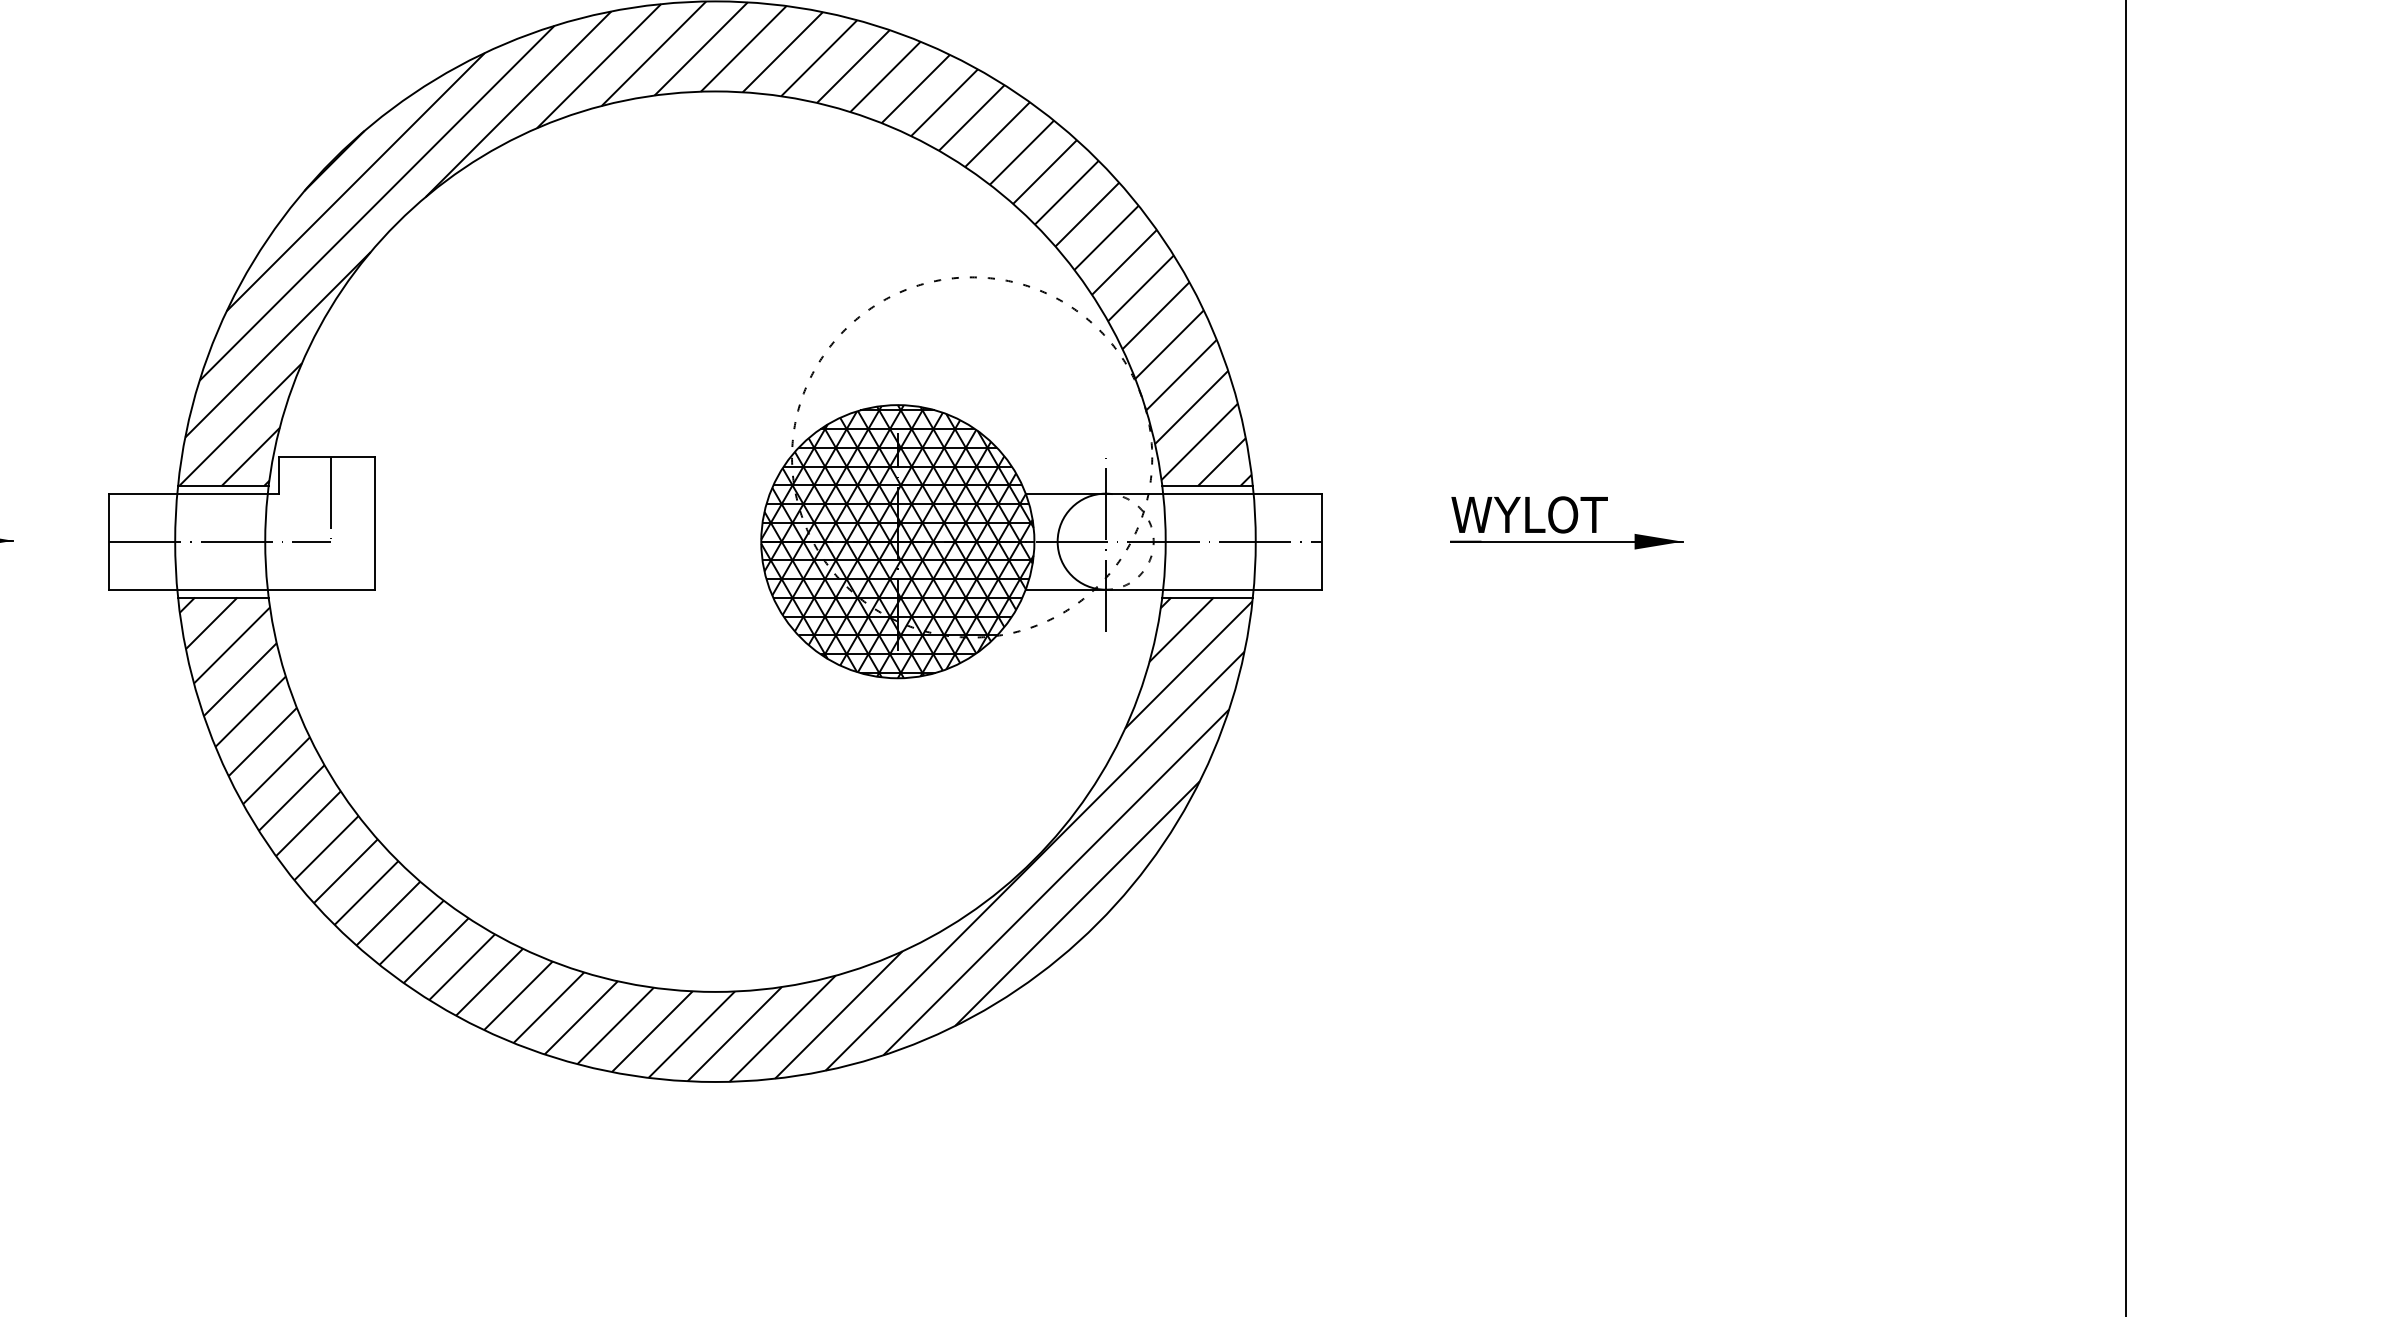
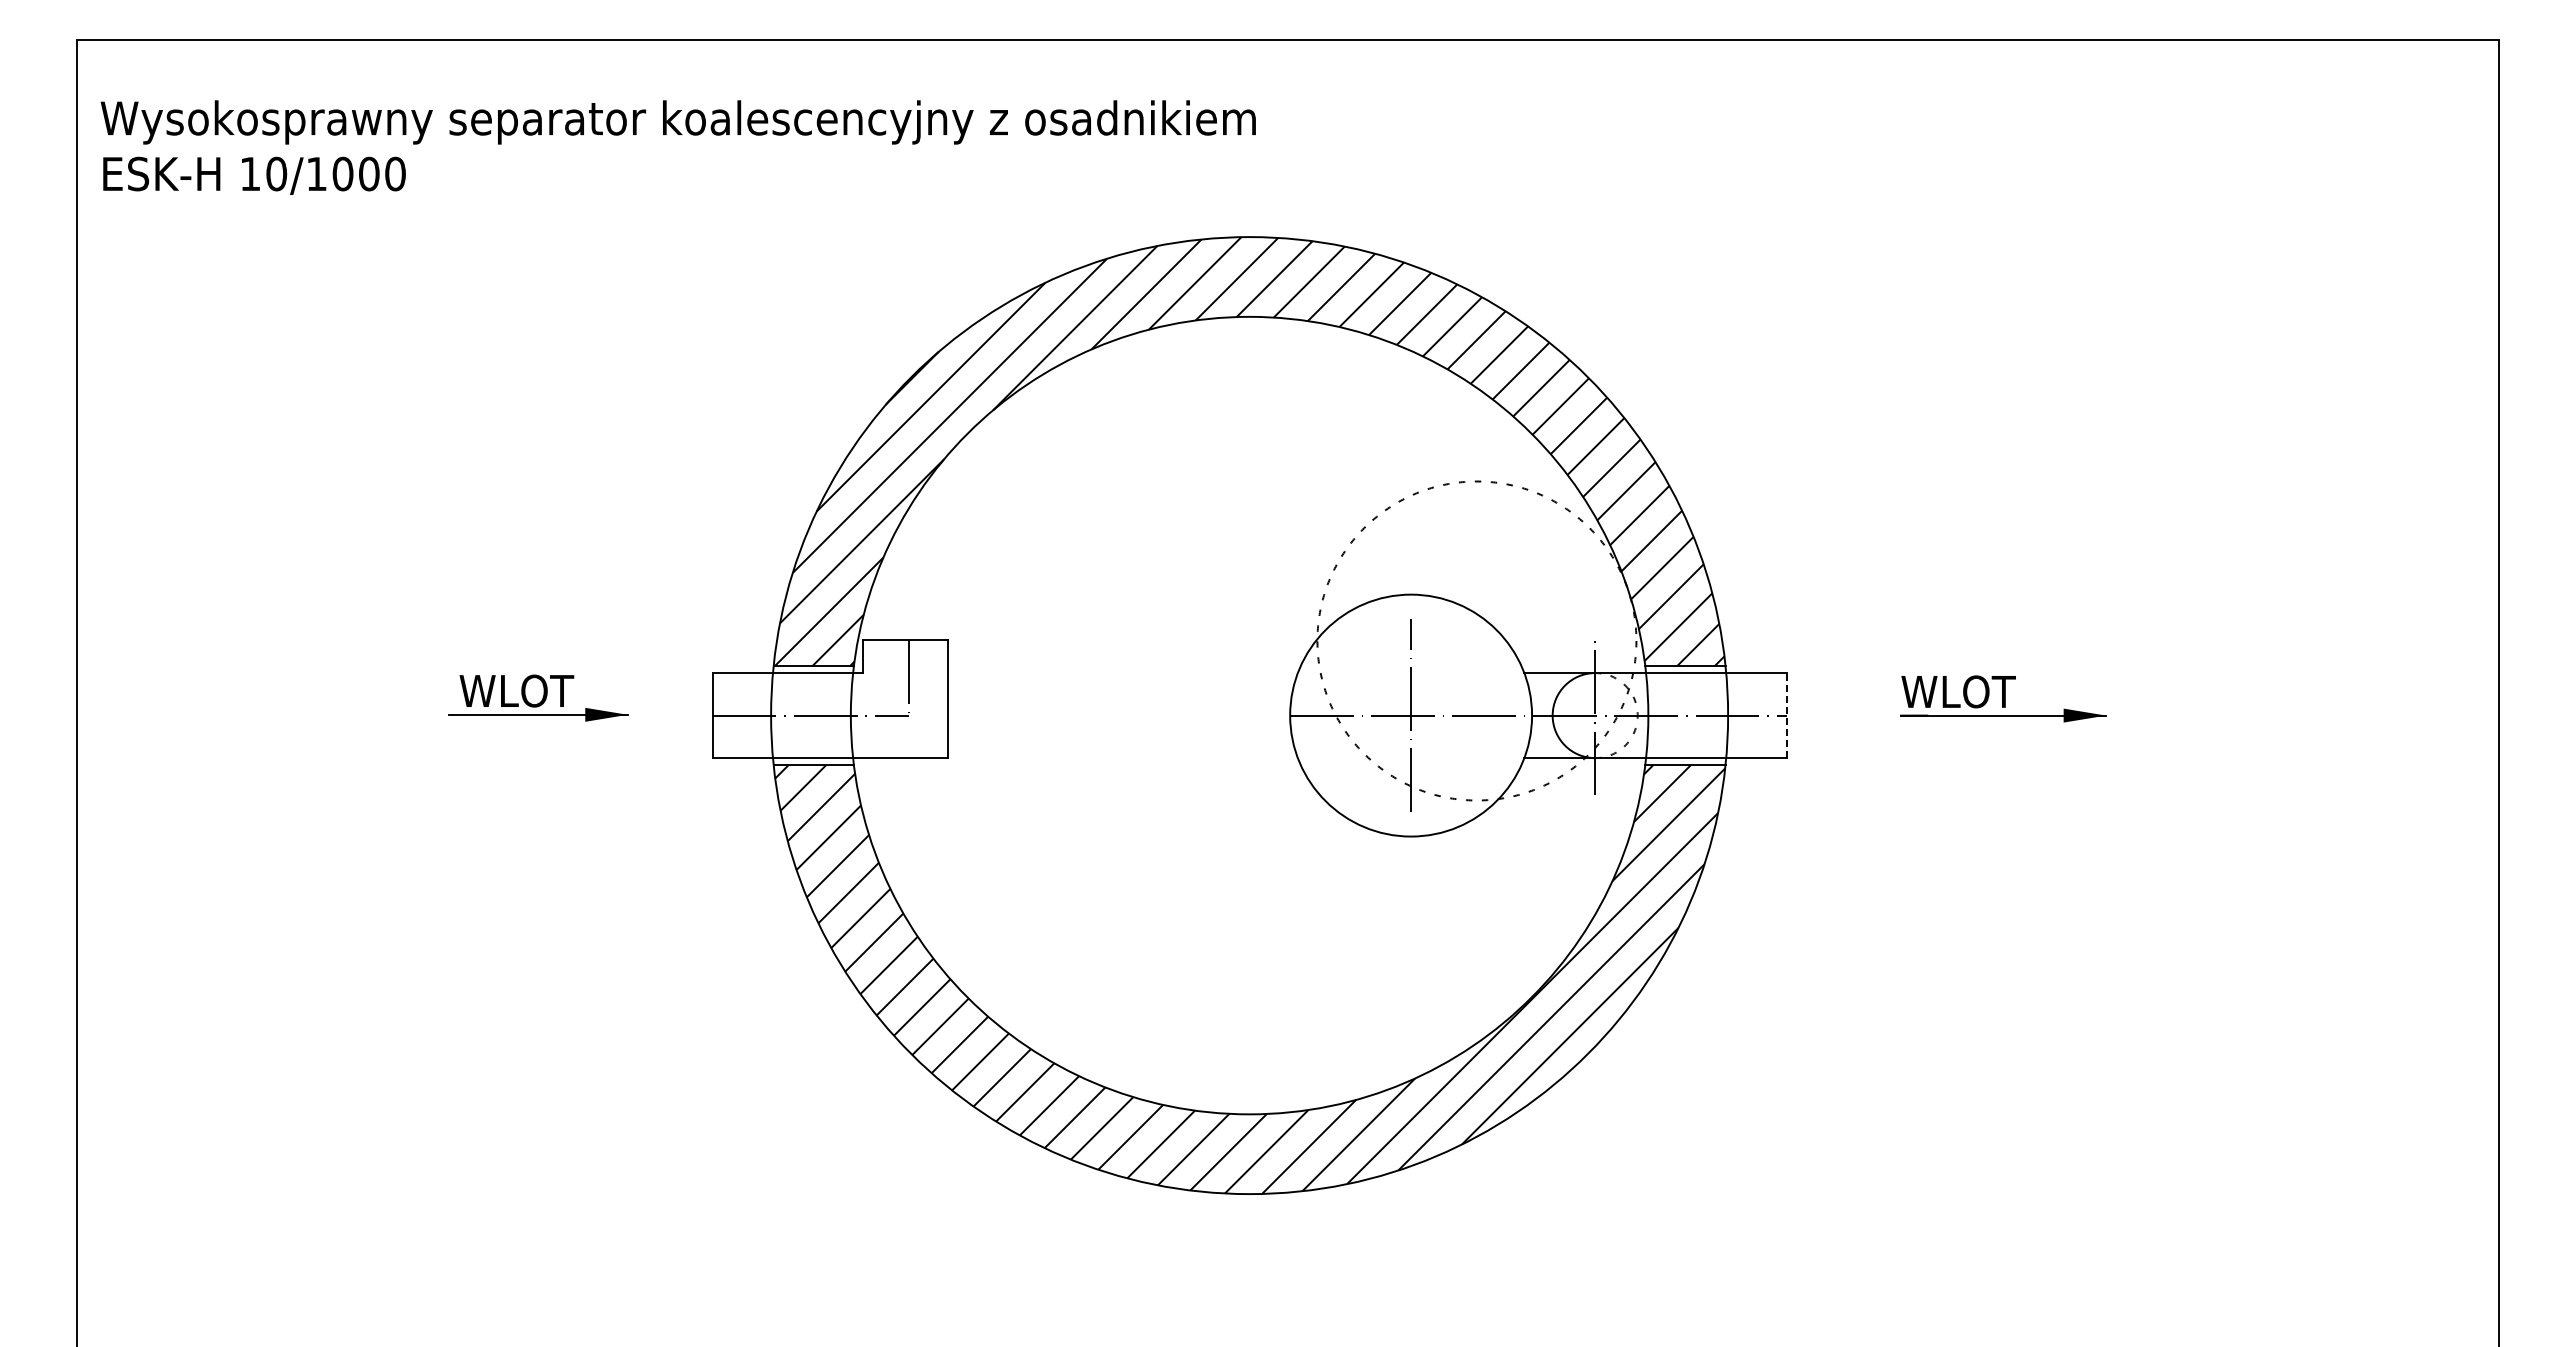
text: (1550, 514) -> (1989, 691), WYLOT -> WLOT
hatch: (898, 541) -> (1411, 715), removed
line: (1321, 541) -> (1786, 715), solid -> dashed

